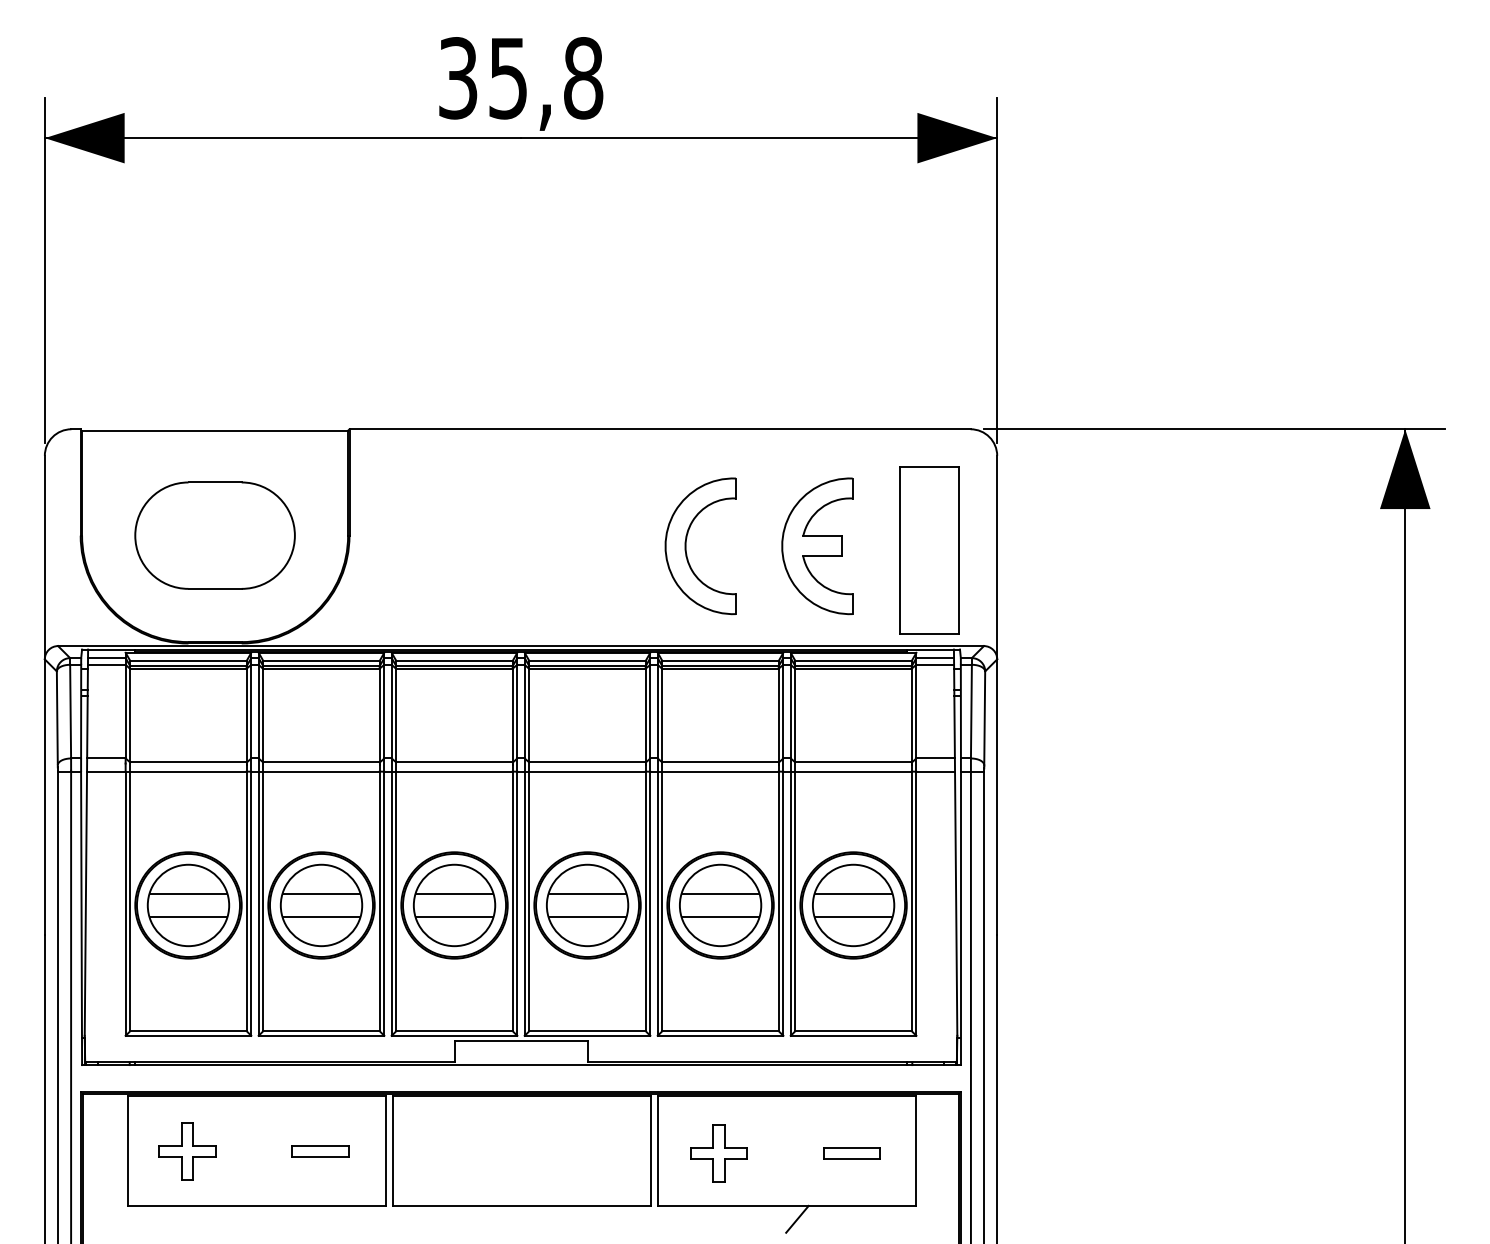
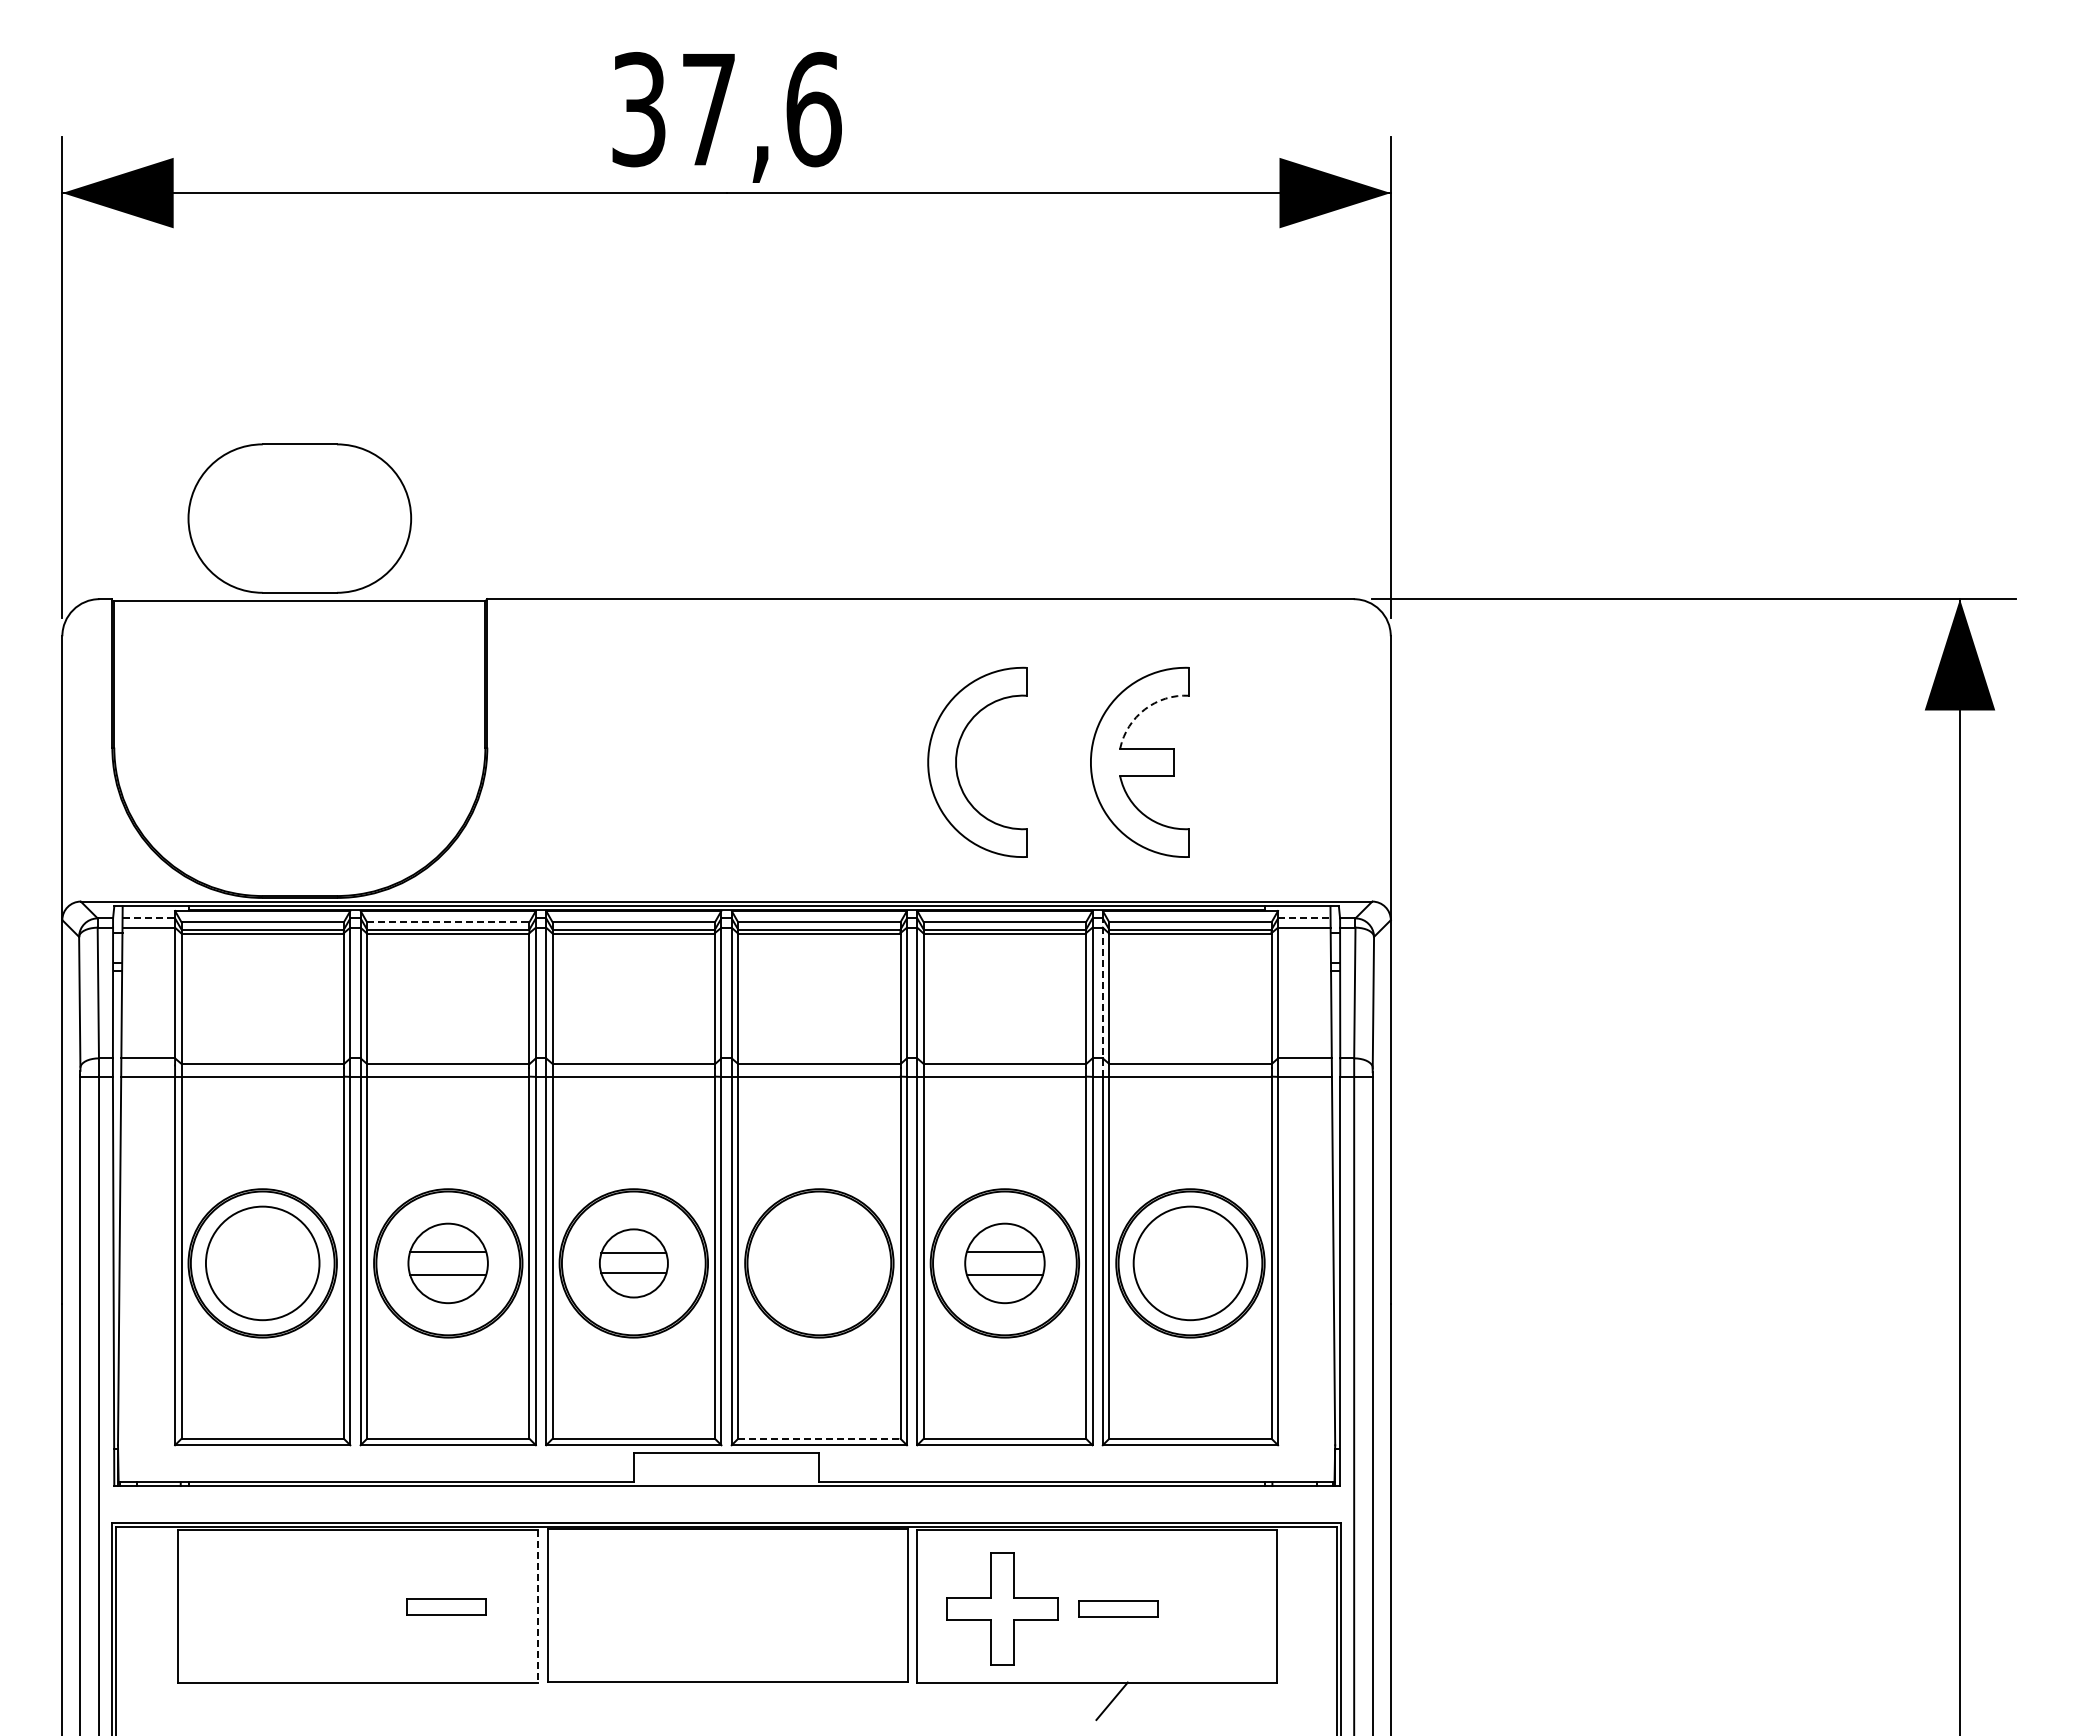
text: (546, 78) -> (761, 109), 35,8 -> 37,6
arc: (820, 508) -> (1144, 709), solid -> dashed
part: (214, 535) -> (299, 518), moved
part: (928, 549) -> (1295, 767), removed
line: (107, 658) -> (149, 918), solid -> dashed
line: (935, 658) -> (1304, 918), solid -> dashed
line: (321, 661) -> (448, 922), solid -> dashed
line: (790, 714) -> (1102, 997), solid -> dashed
line: (188, 893) -> (262, 1246), removed
line: (853, 893) -> (1190, 1246), removed
part: (320, 905) -> (447, 1263), size x0.7
part: (454, 905) -> (633, 1263), size x0.6
part: (586, 905) -> (818, 1263), removed
part: (720, 905) -> (1004, 1263), size x0.7
line: (188, 917) -> (262, 1280), removed
line: (853, 917) -> (1190, 1280), removed
line: (587, 1030) -> (819, 1438), solid -> dashed
part: (187, 1151) -> (261, 1606), removed
line: (385, 1151) -> (537, 1606), solid -> dashed
part: (718, 1152) -> (1002, 1608), size x1.4
part: (852, 1152) -> (1118, 1608), moved

